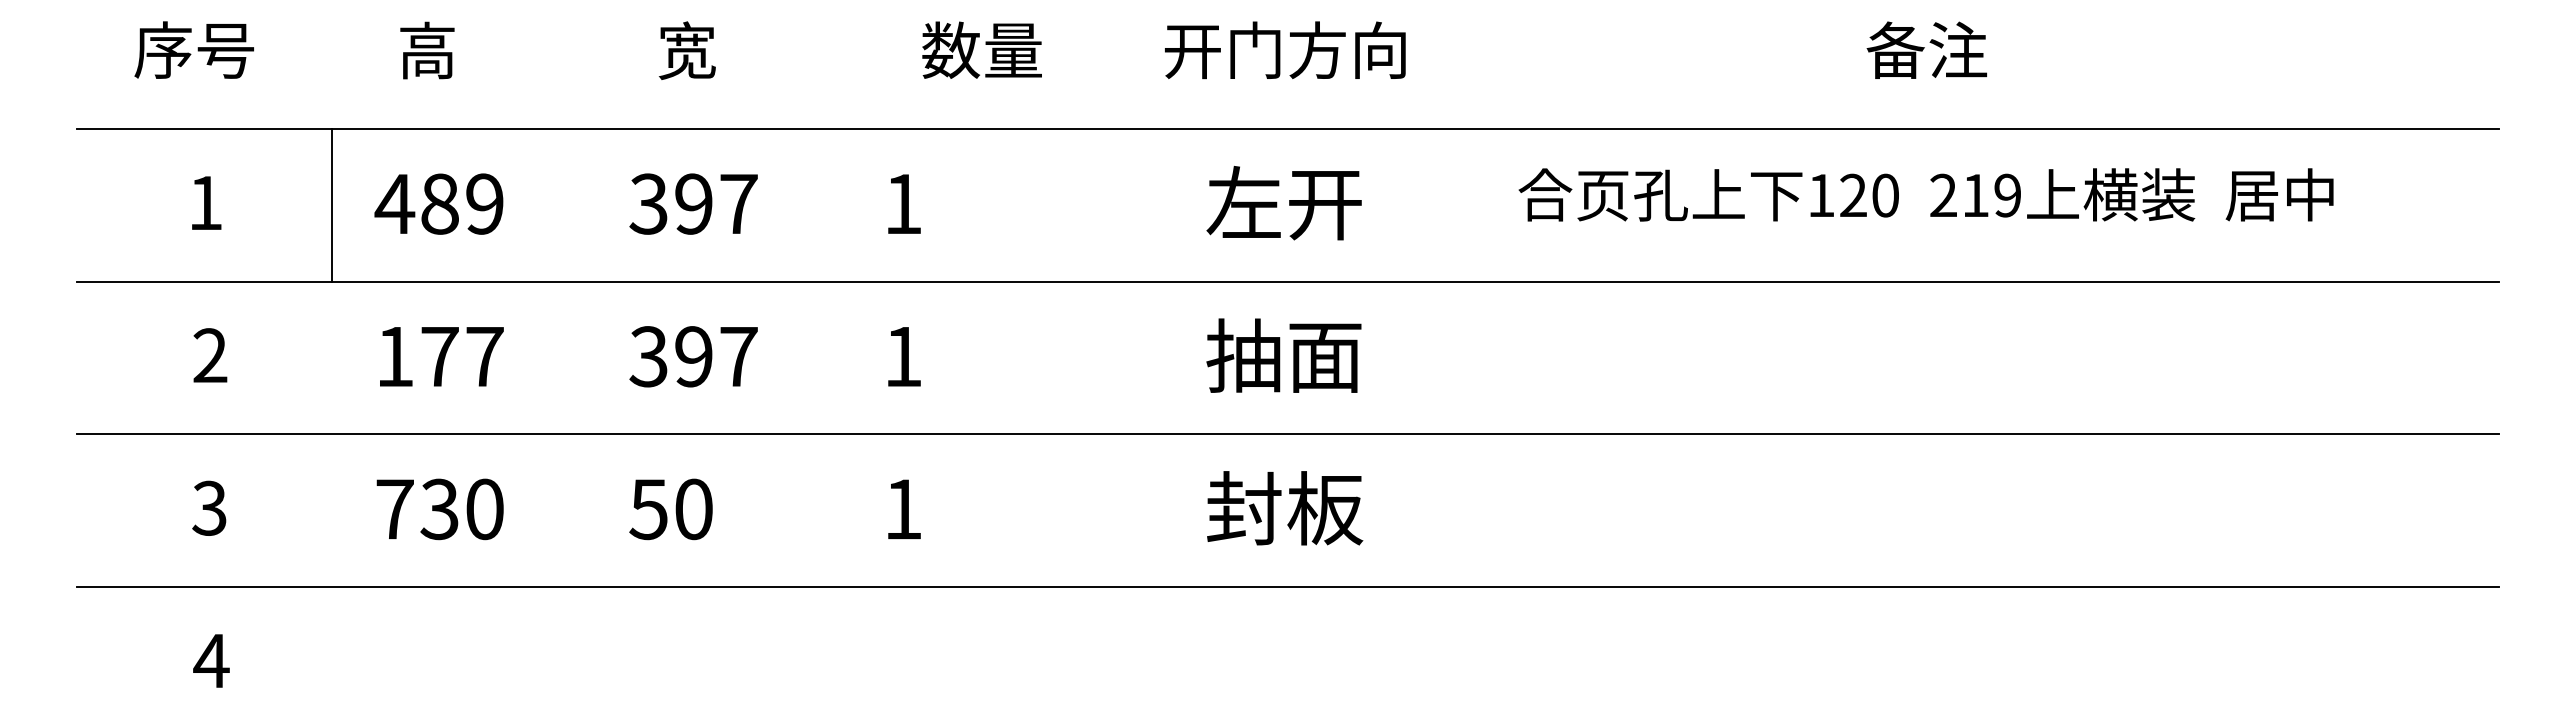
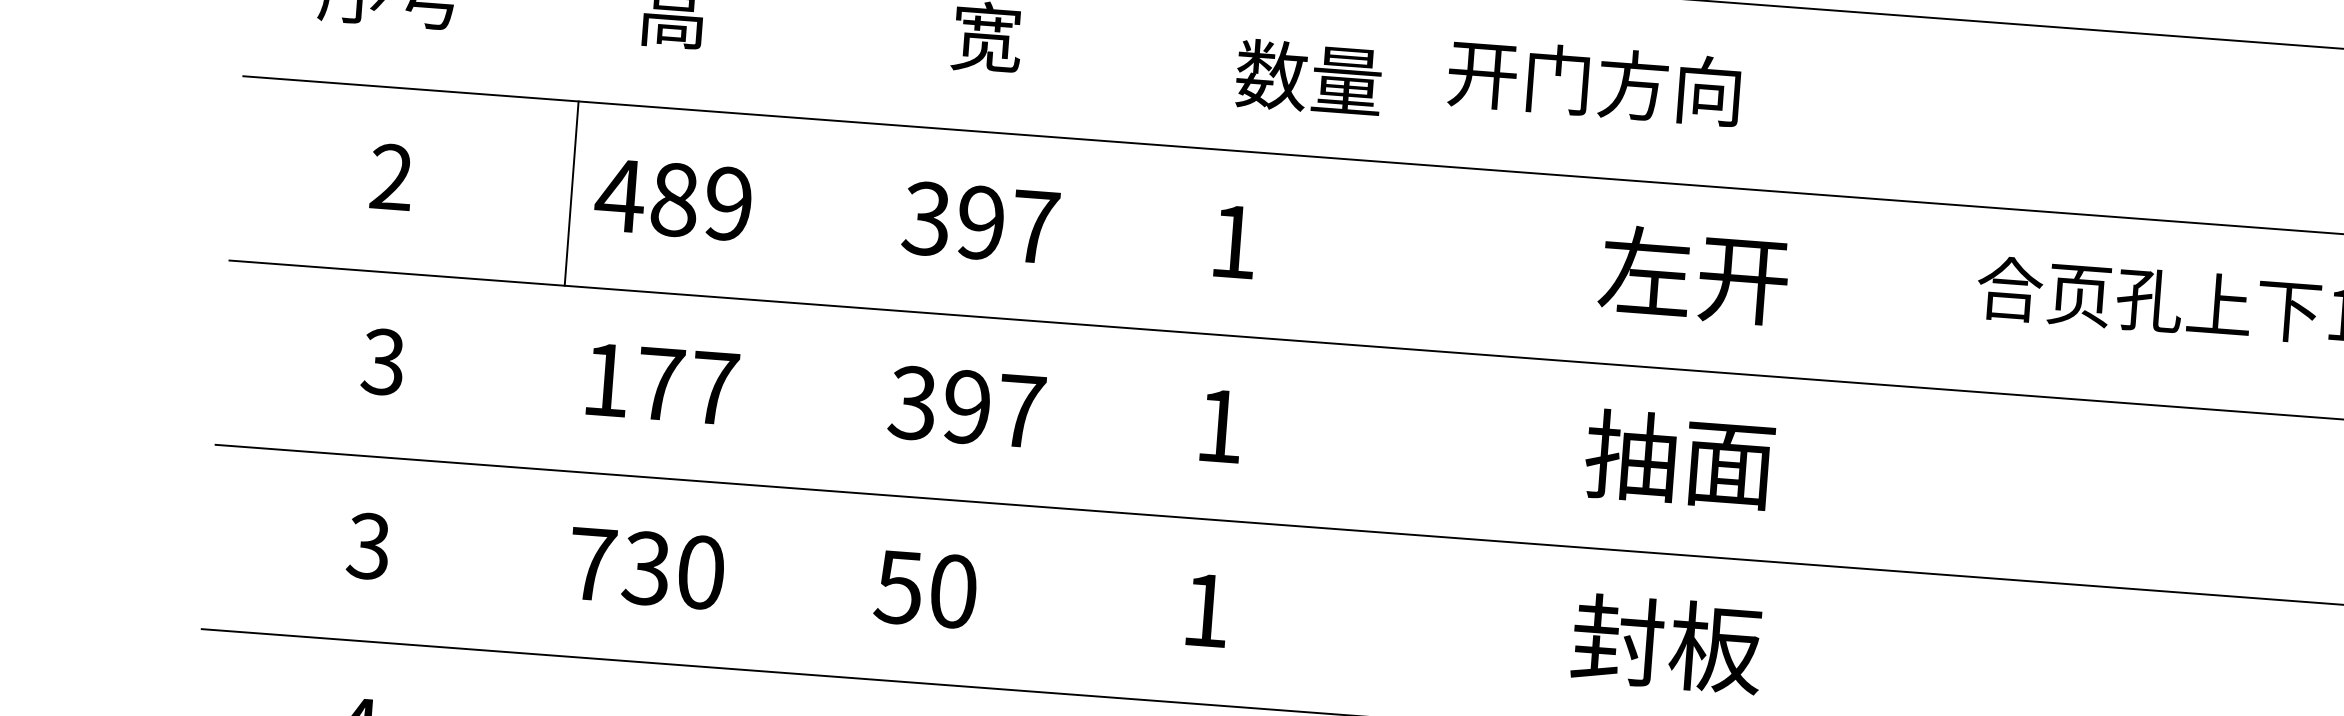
text: (981, 49) -> (1308, 76), moved
text: (1285, 50) -> (1594, 82), moved
text: (205, 202) -> (391, 176), 1 -> 2
line: (331, 205) -> (571, 193), moved
text: (209, 355) -> (382, 361), 2 -> 3

